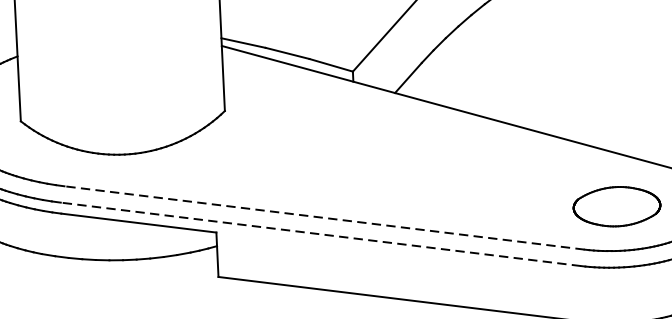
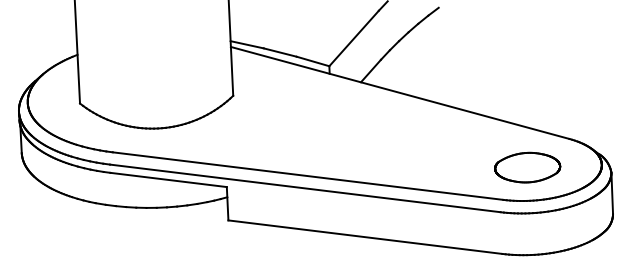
line: (325, 218) -> (308, 176), dashed -> solid
line: (321, 234) -> (305, 188), dashed -> solid

